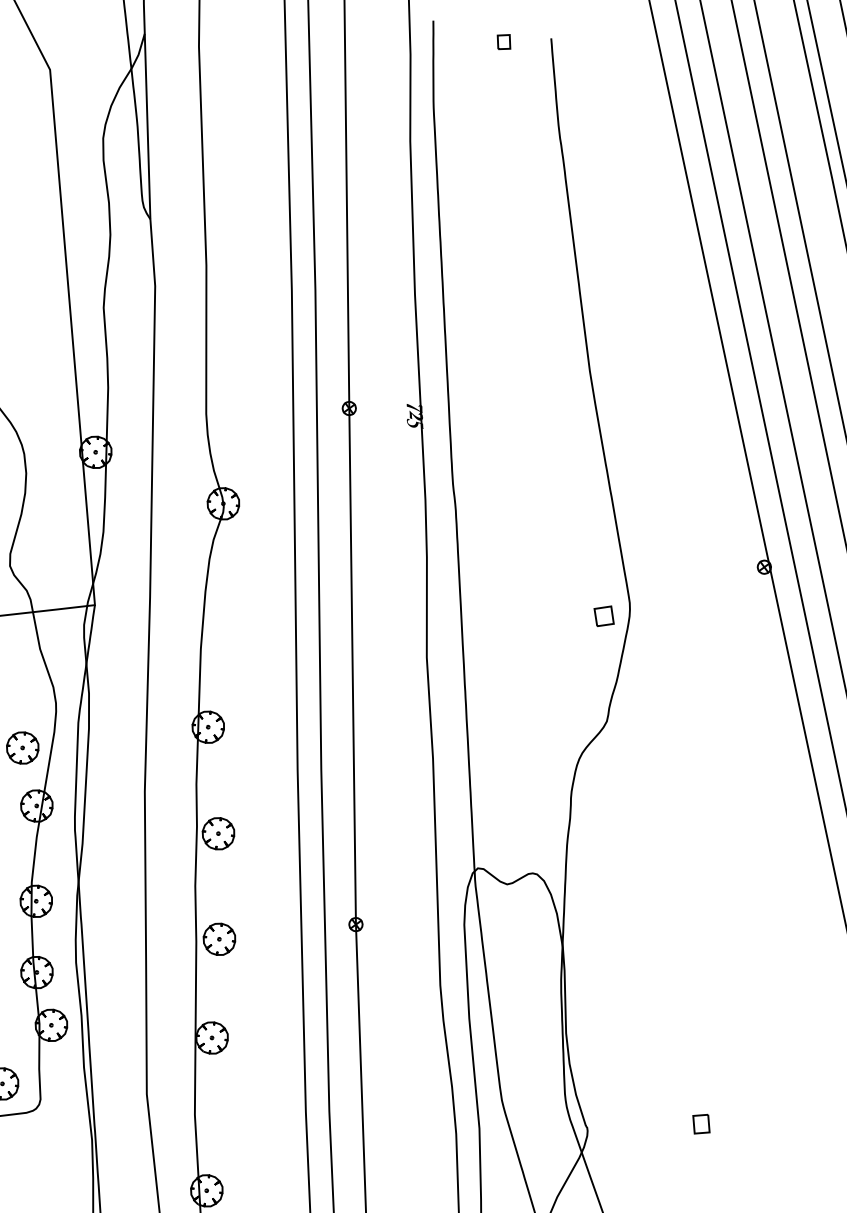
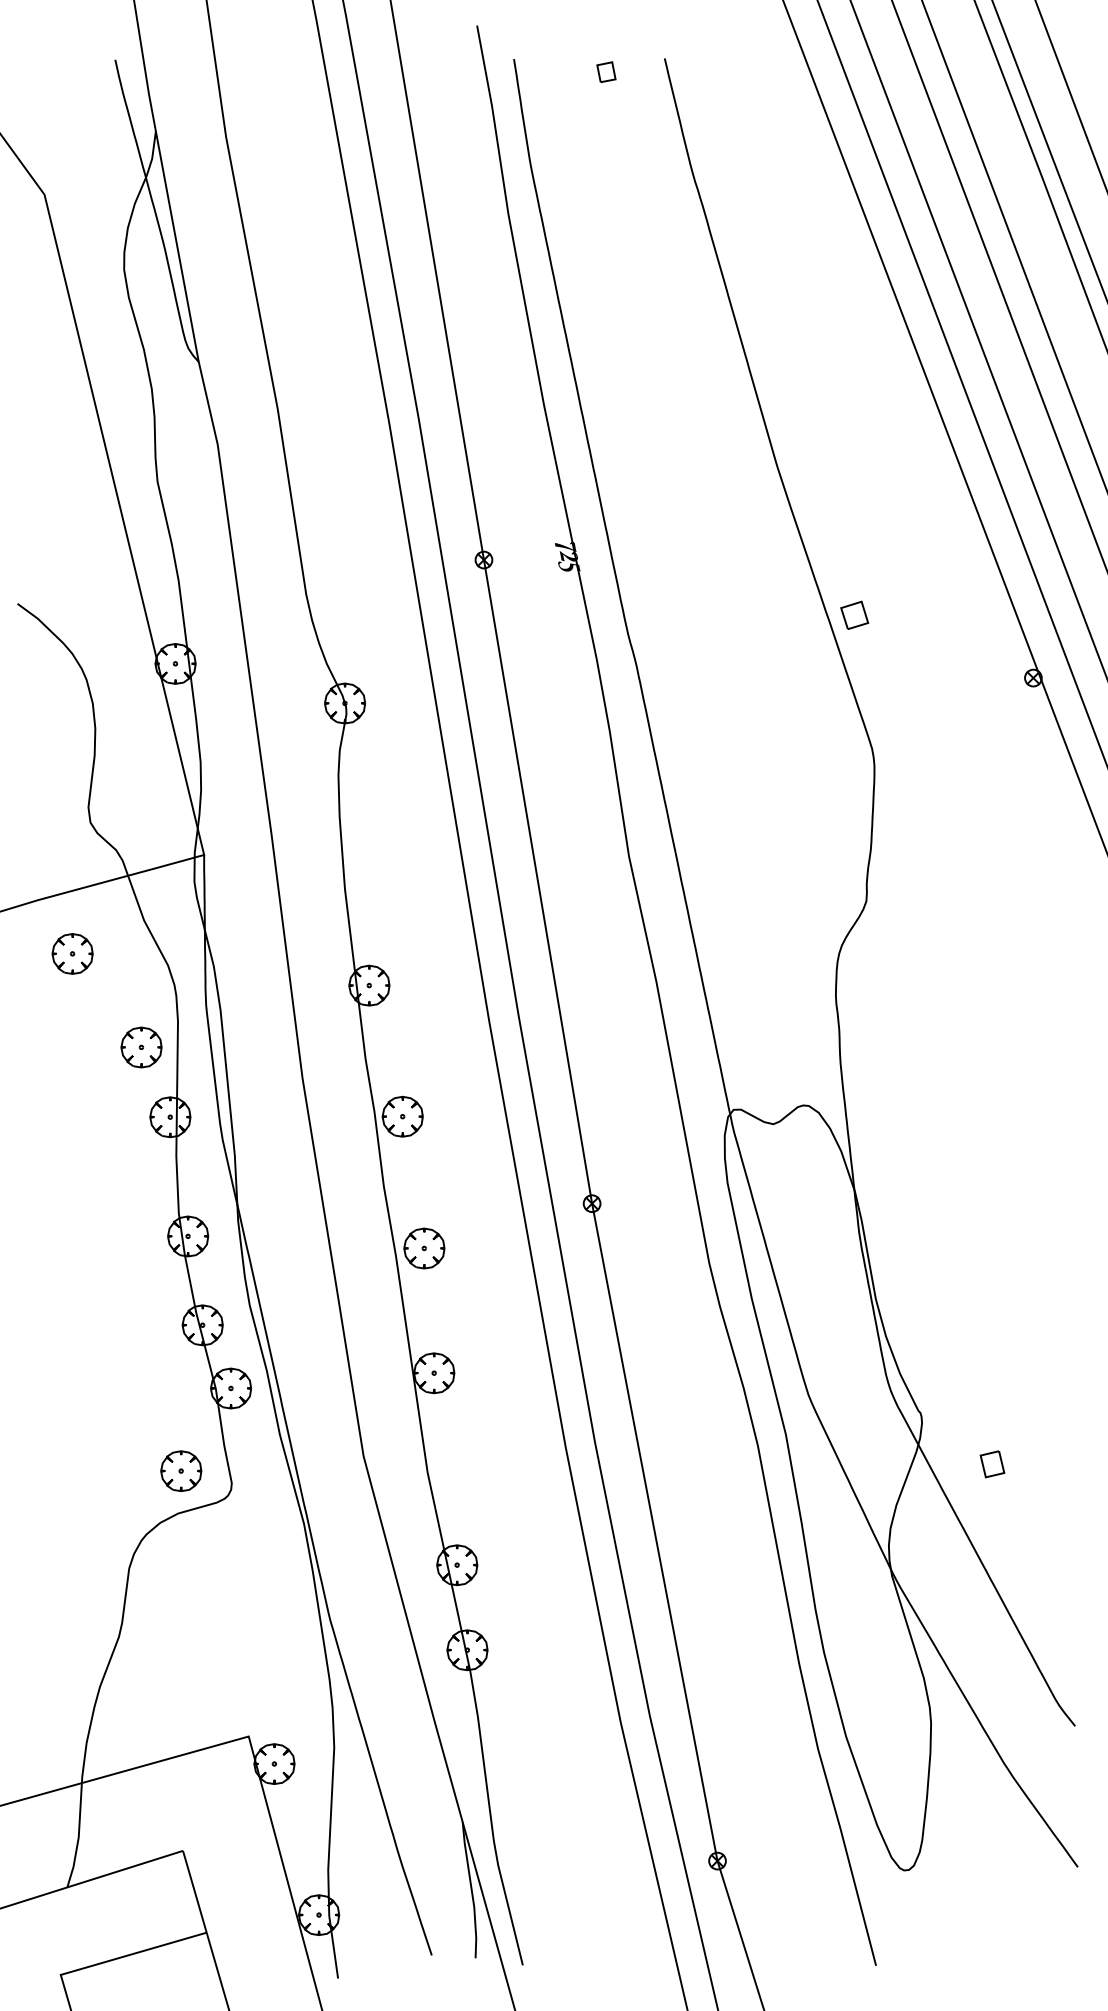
part: (604, 615) -> (854, 614), moved
part: (701, 1124) -> (992, 1464), moved

